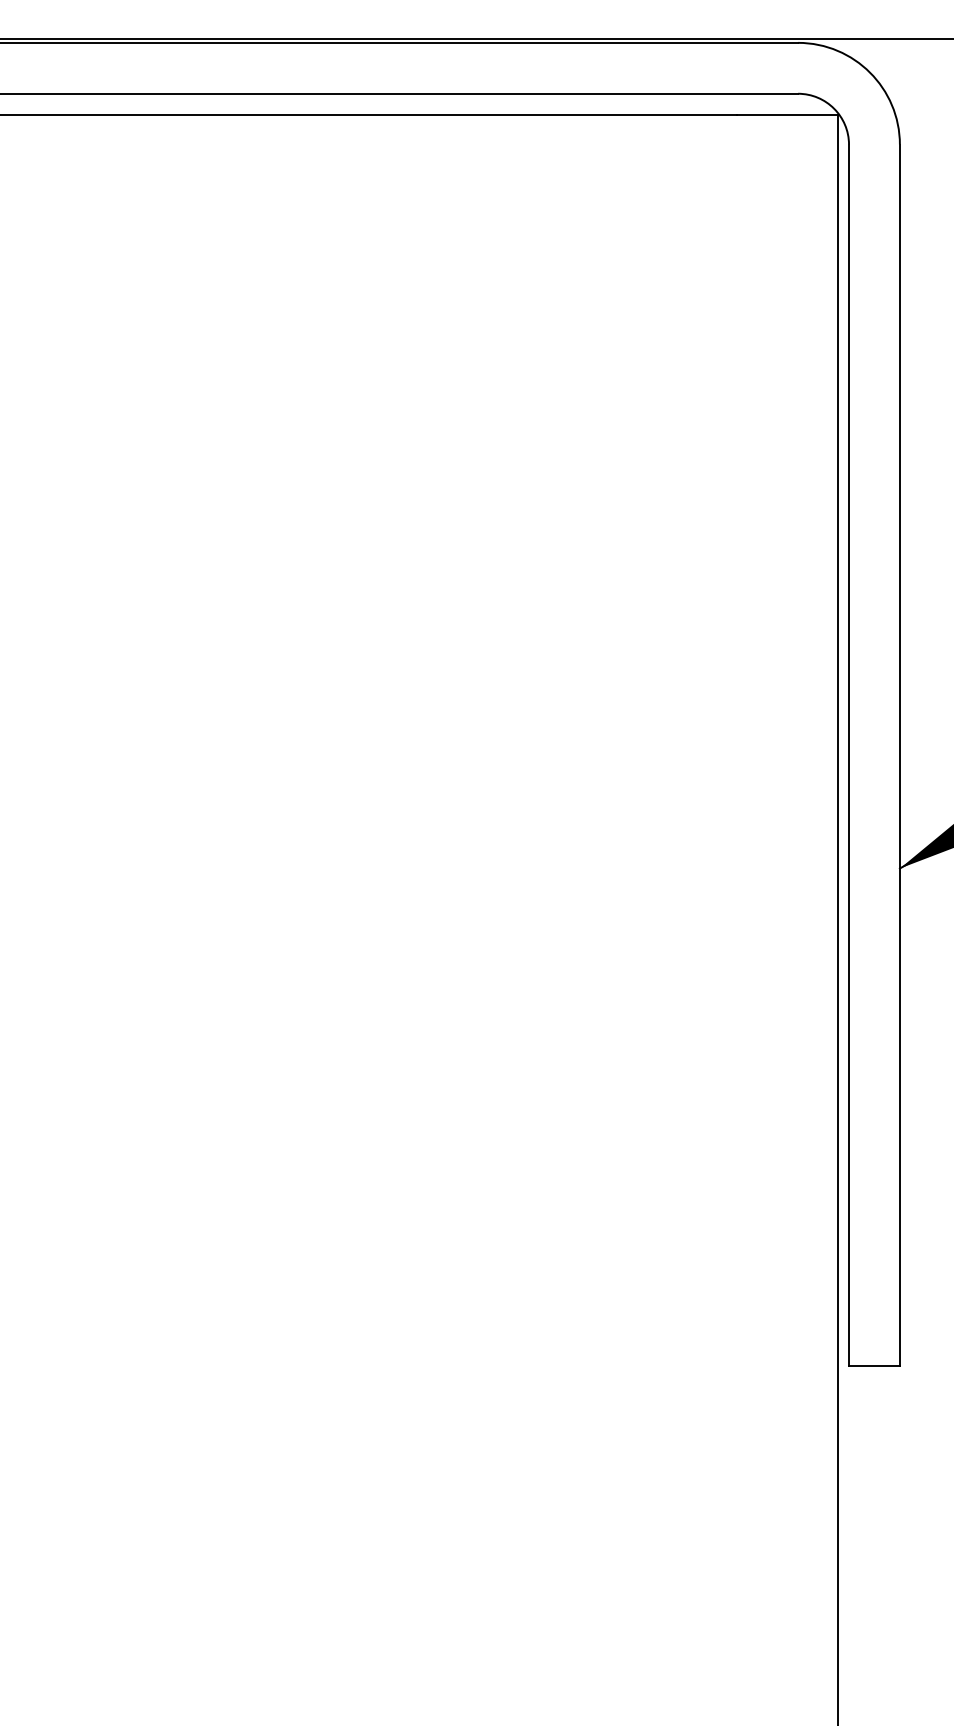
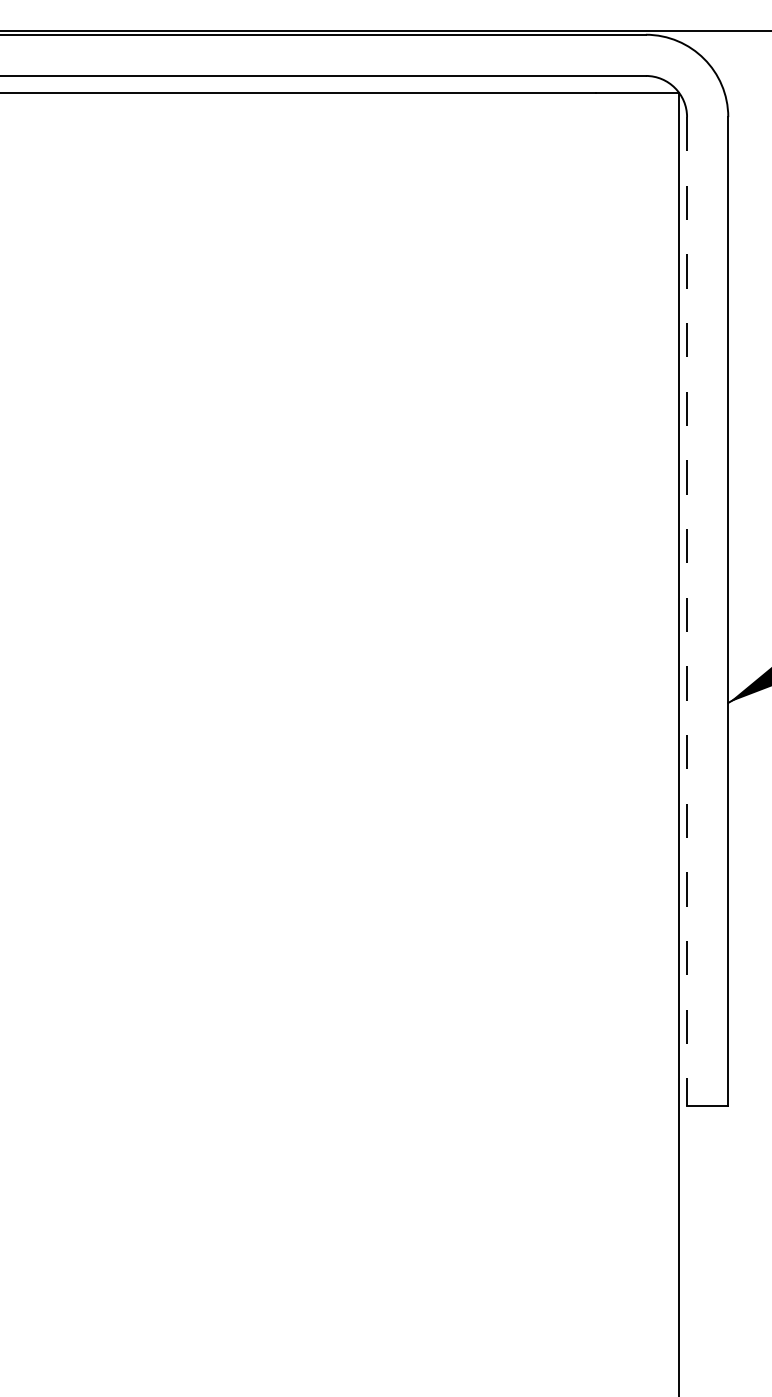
line: (849, 755) -> (687, 611), solid -> dashed

